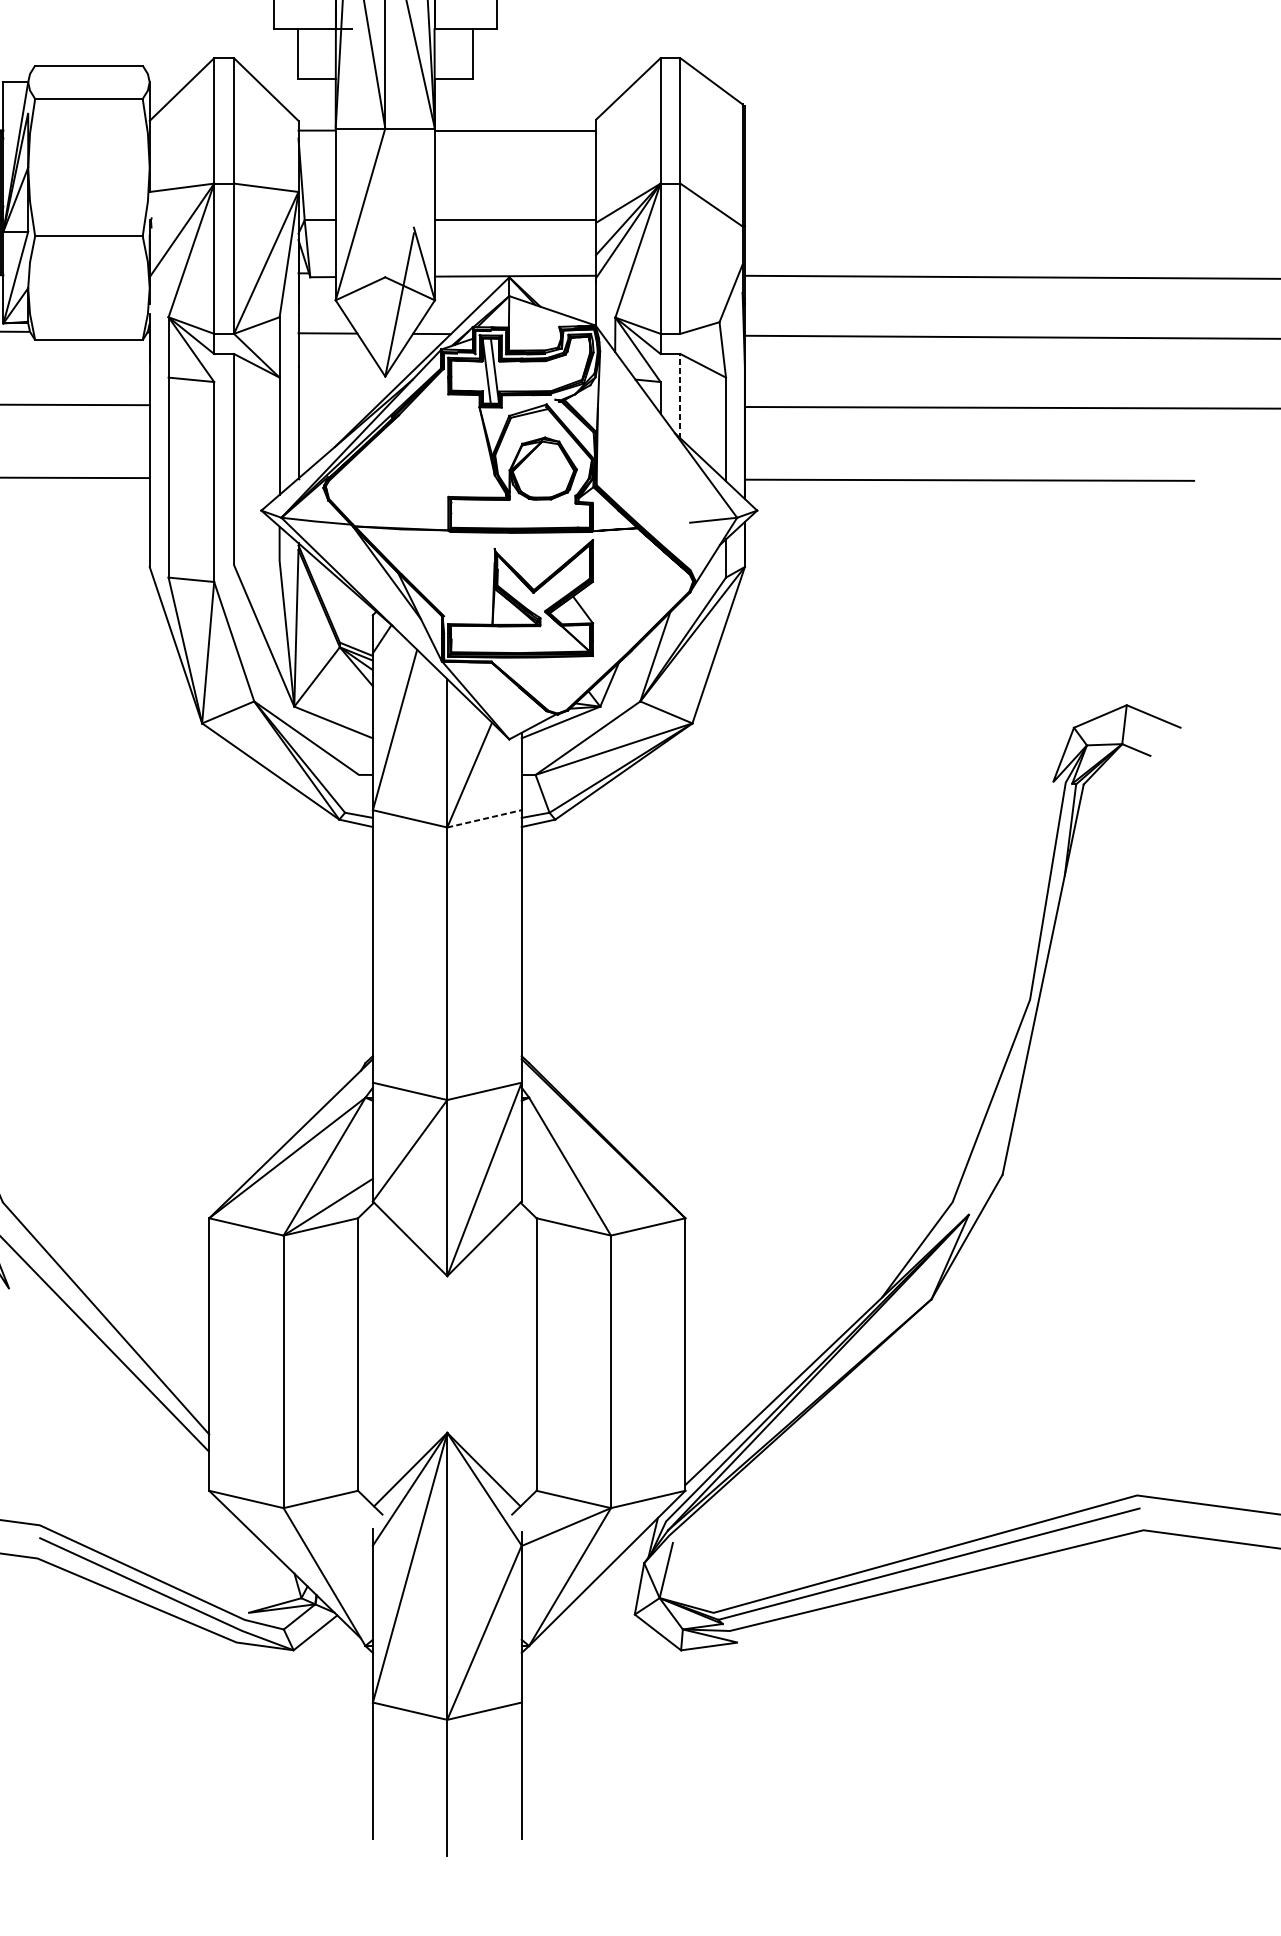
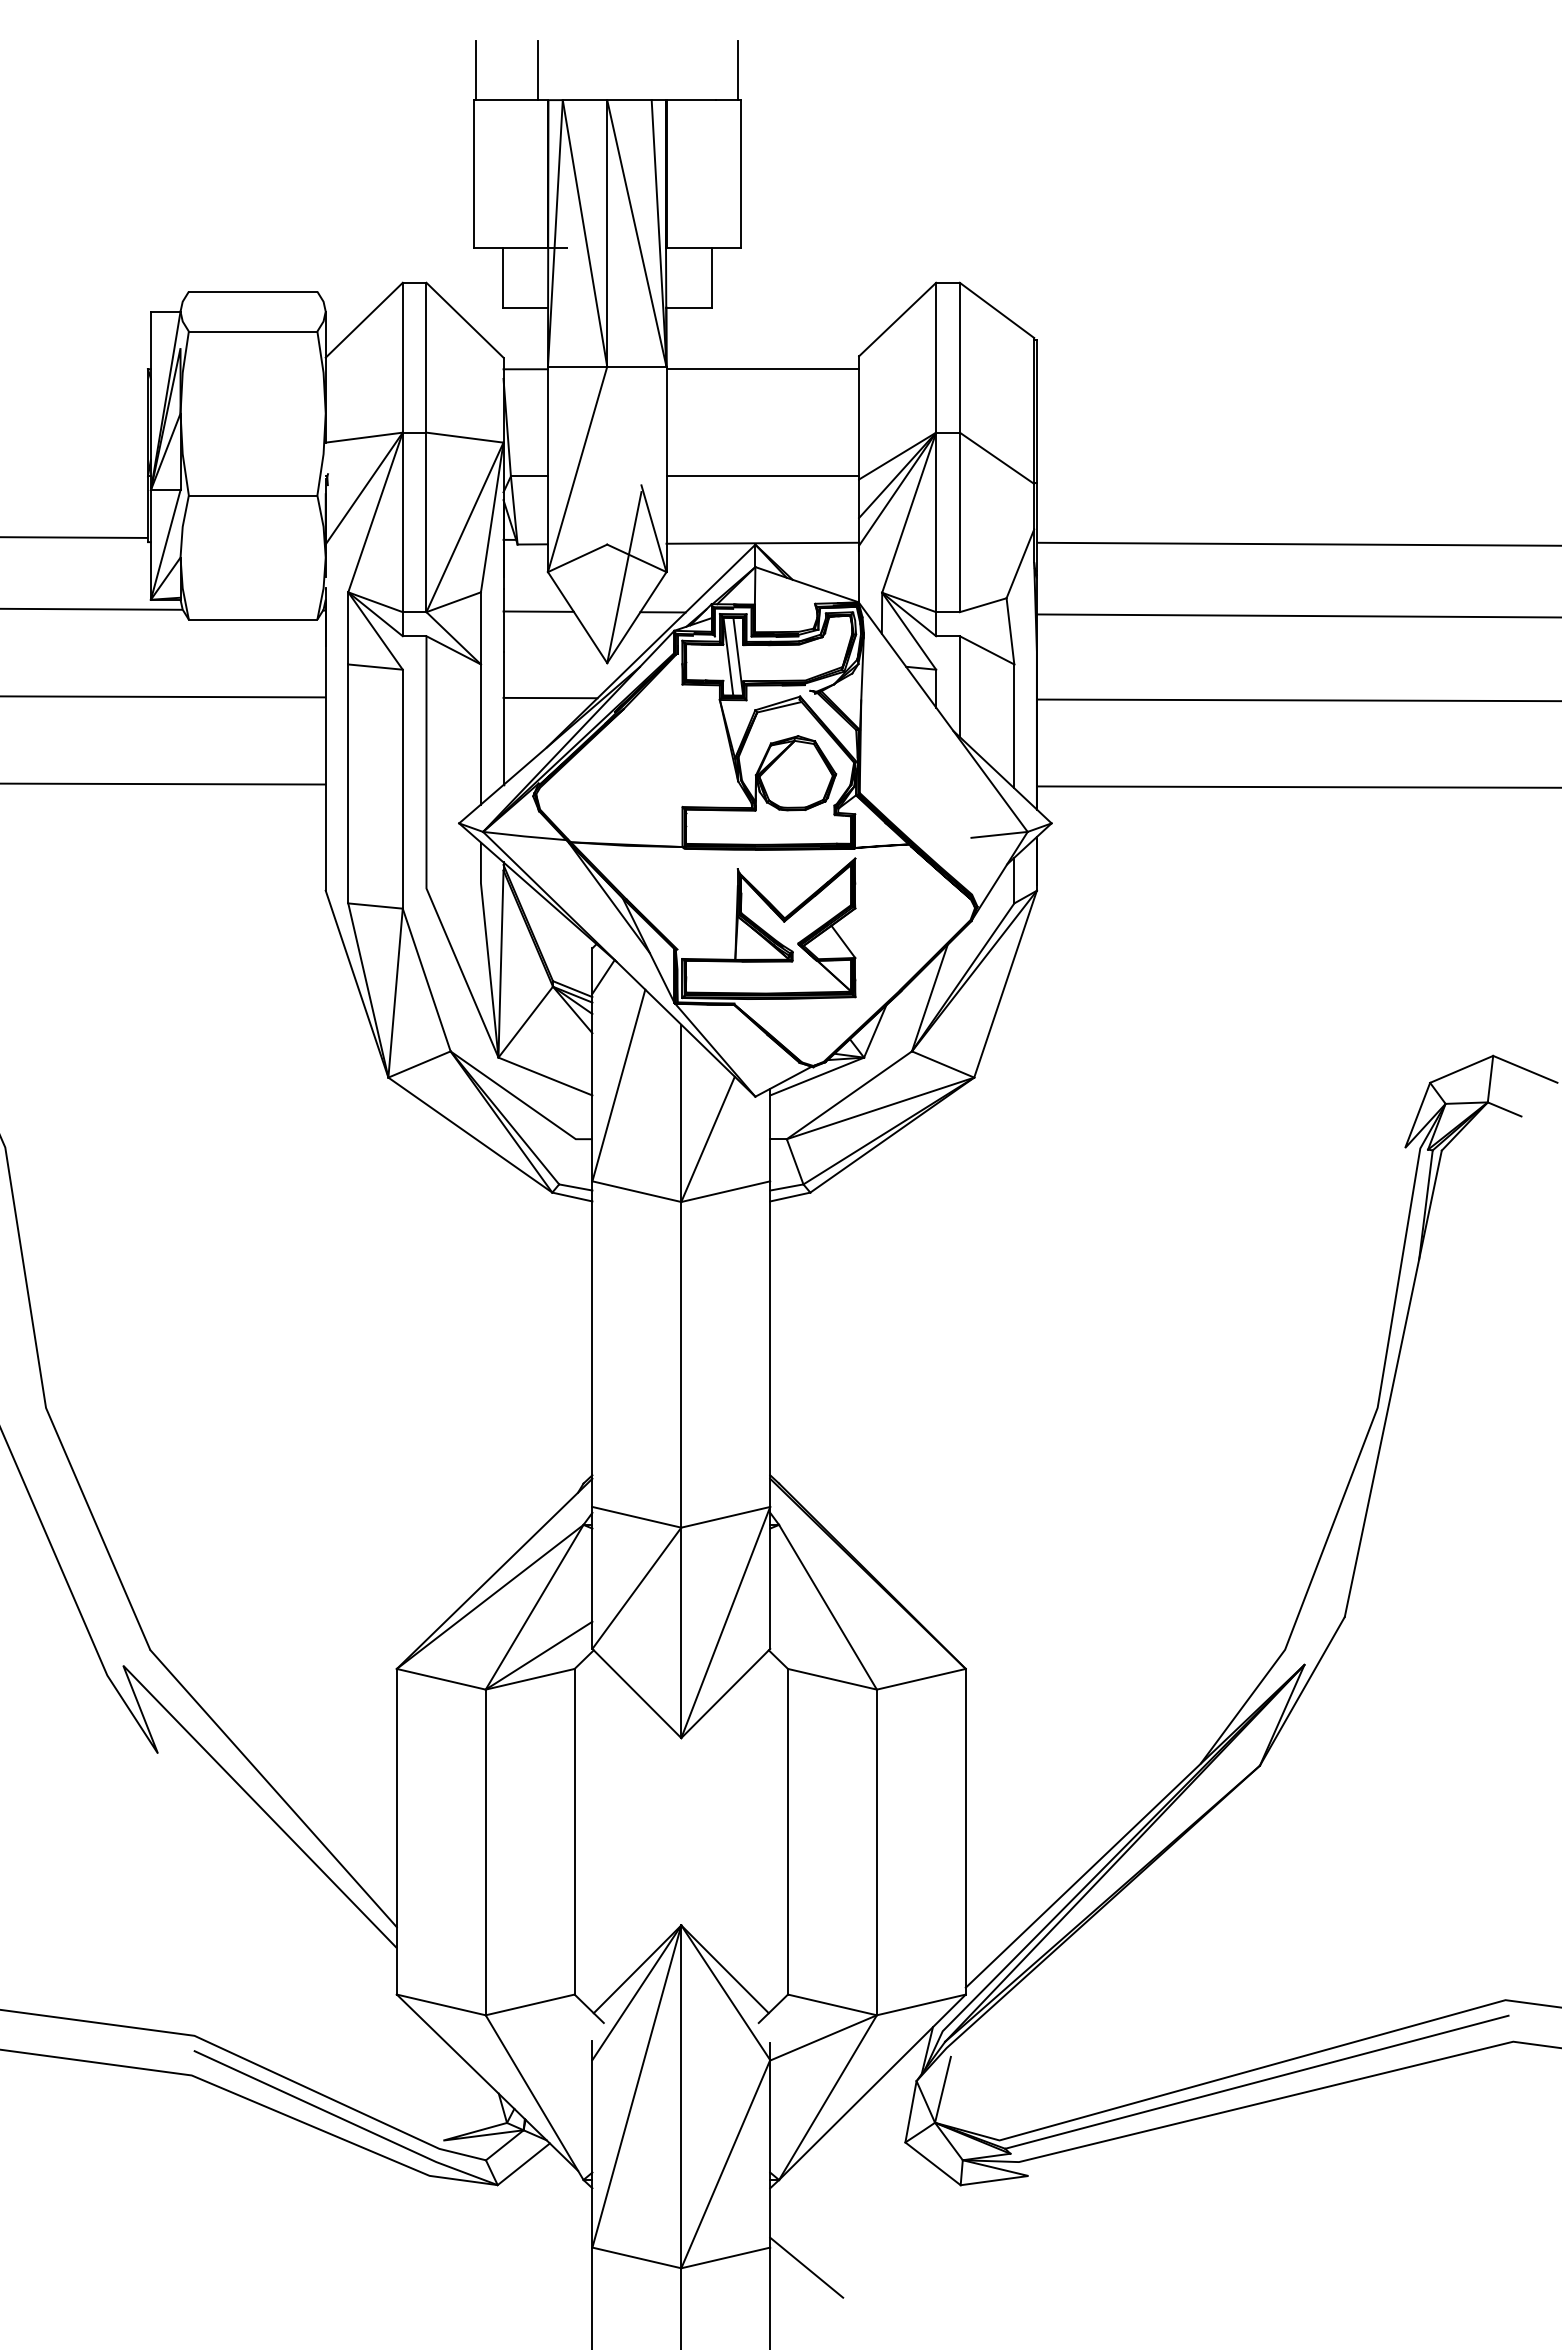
line: (680, 396) -> (959, 686), dashed -> solid
line: (337, 405) -> (550, 697), added
line: (484, 818) -> (725, 1191), dashed -> solid
line: (552, 1719) -> (806, 2267), added

